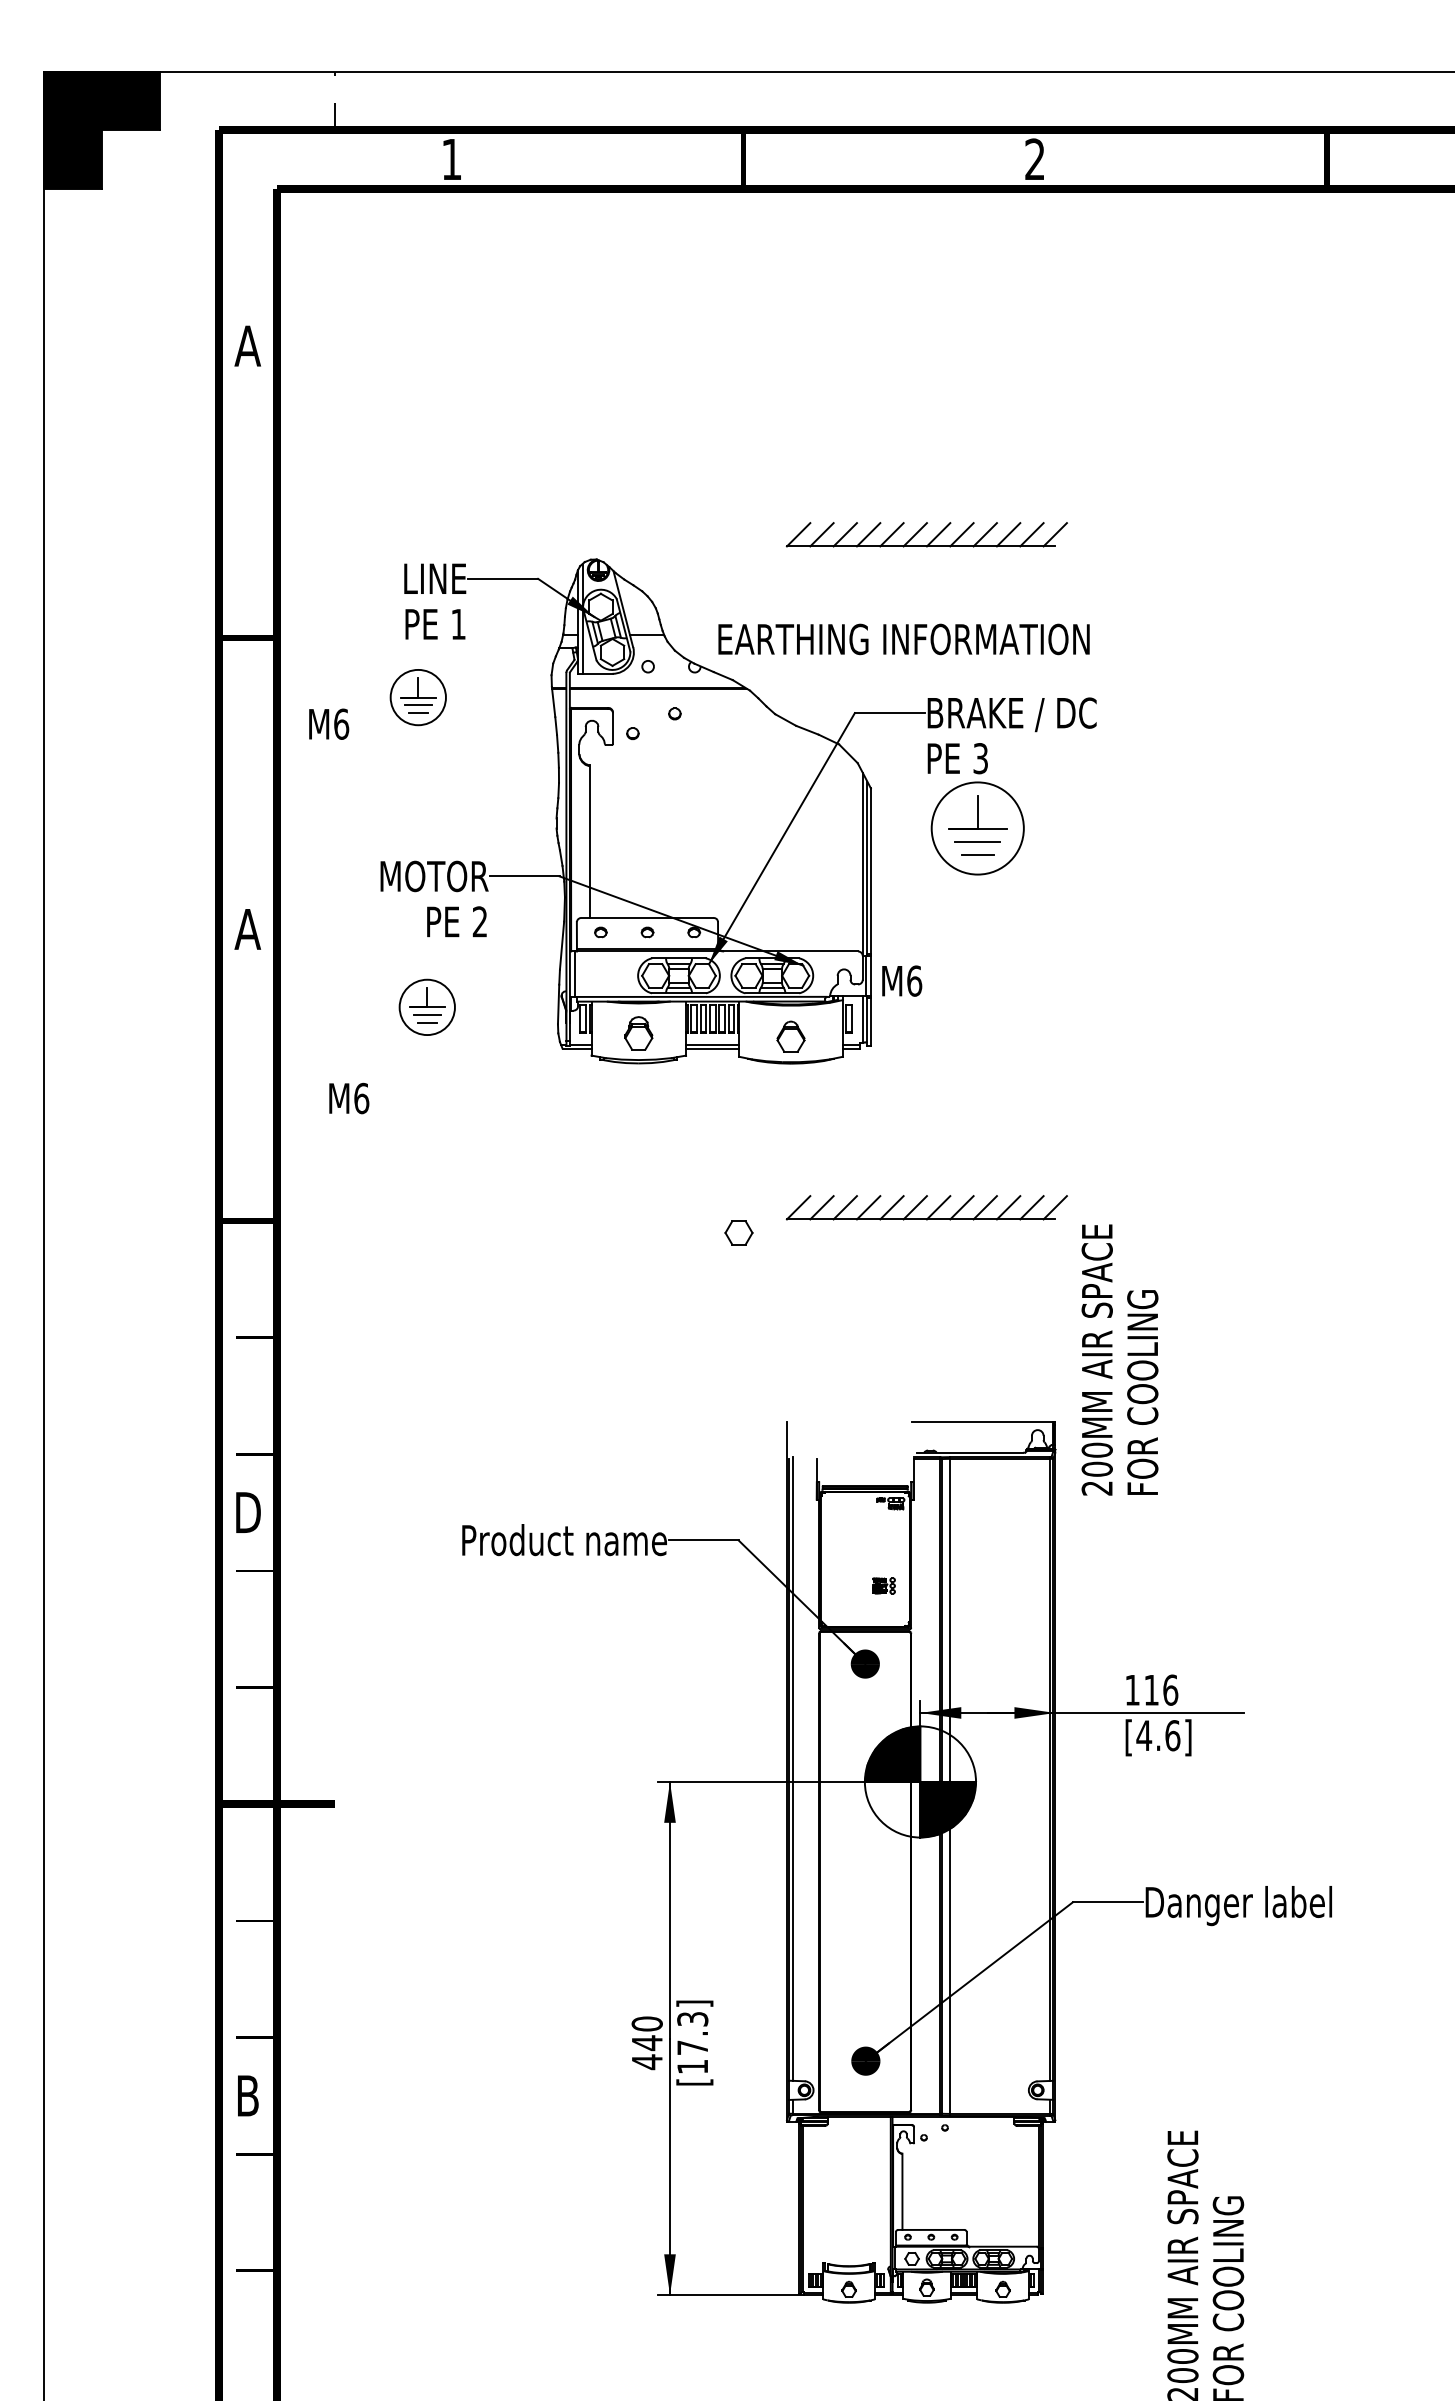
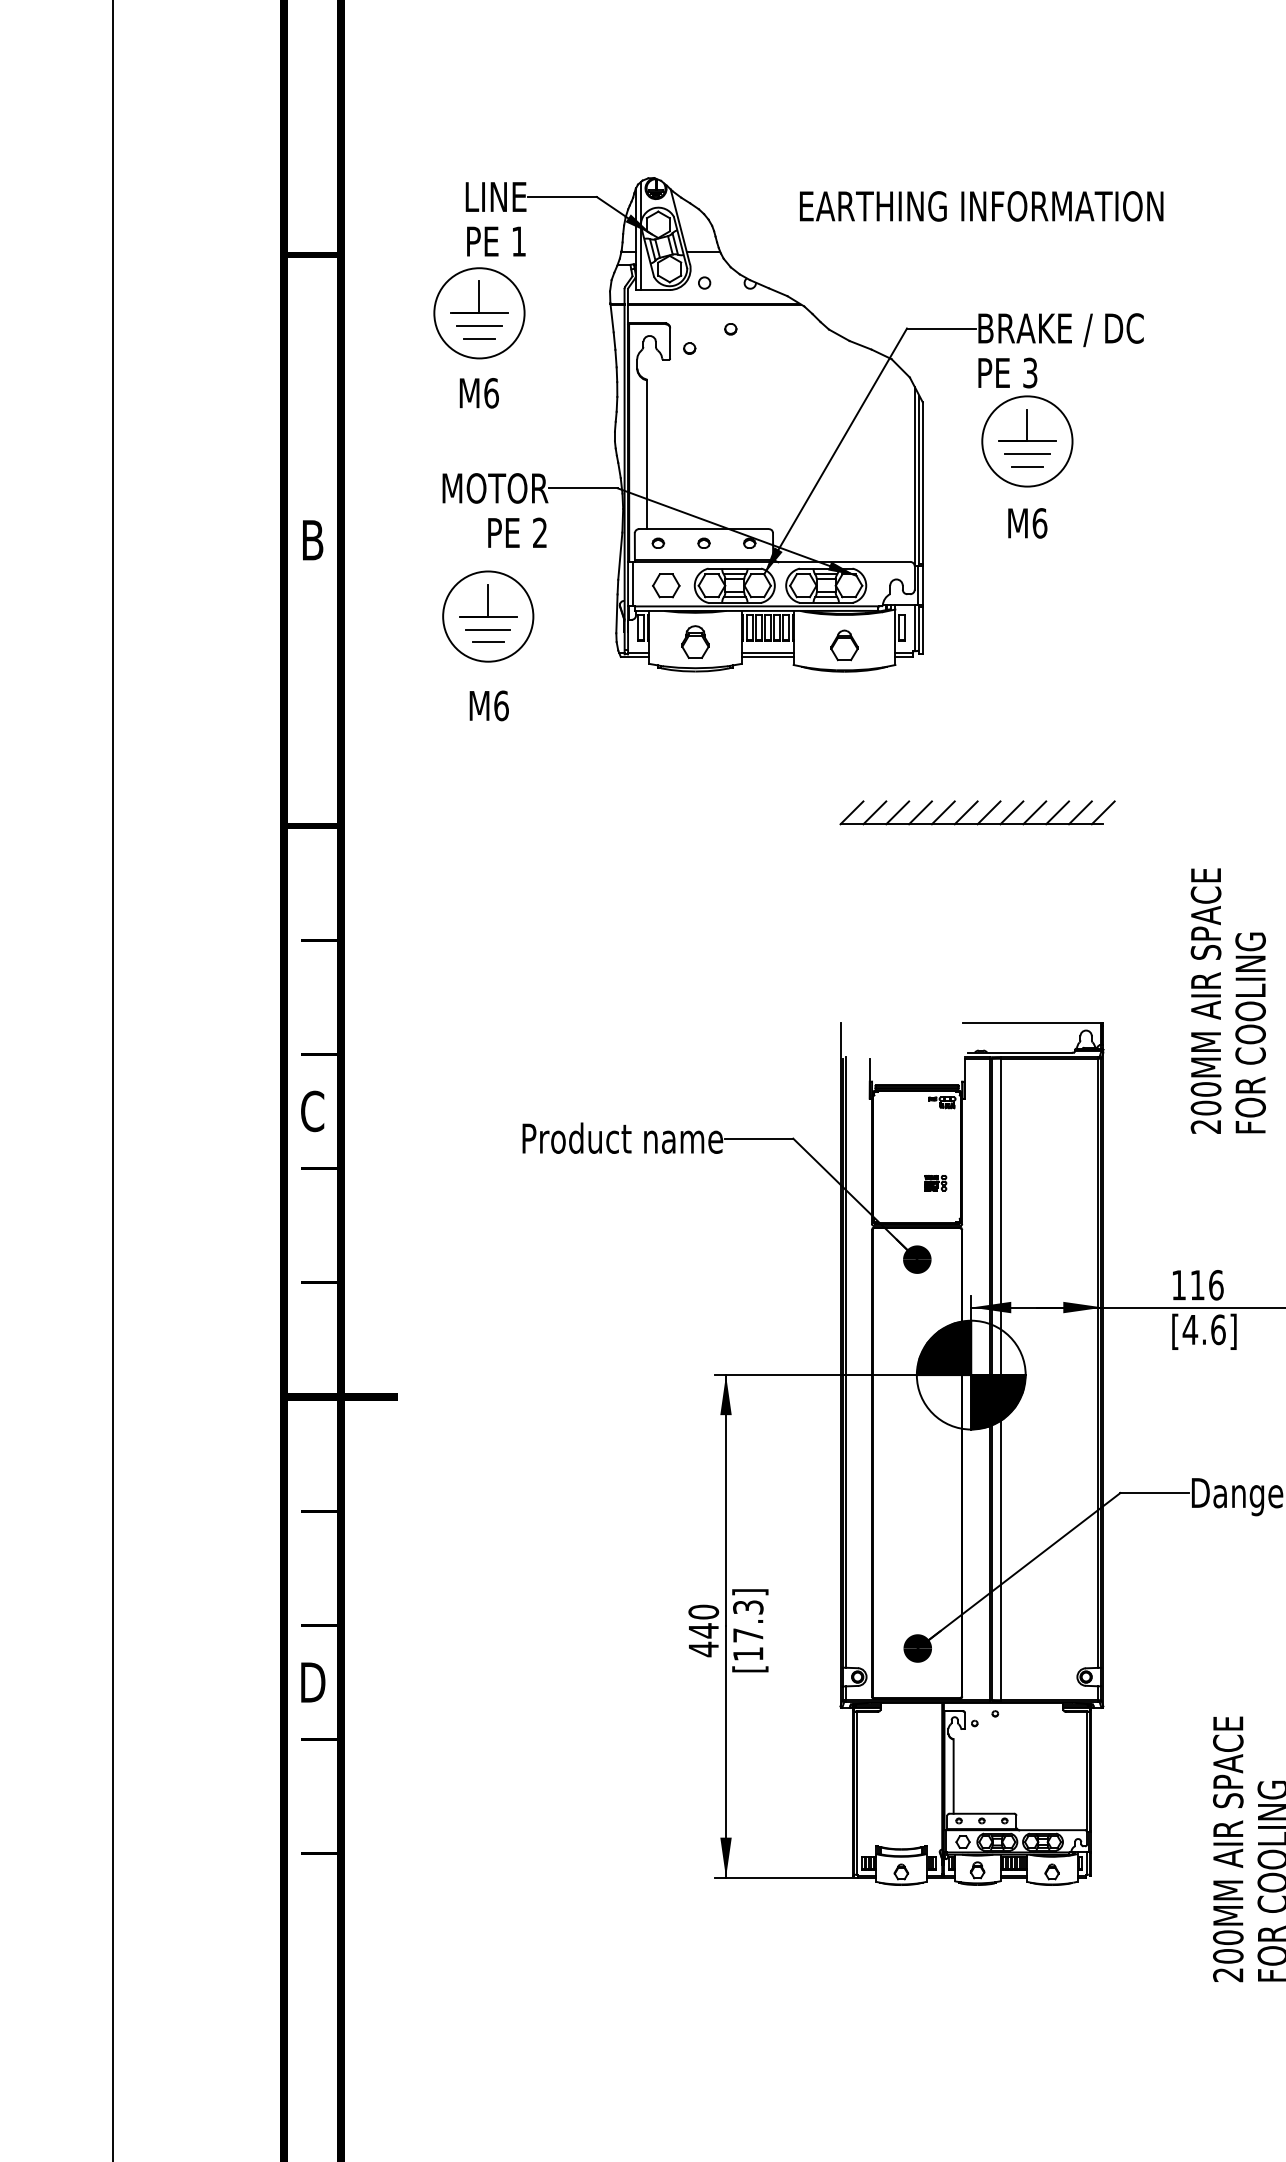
part: (921, 529) -> (972, 148), removed
text: (903, 639) -> (981, 206), moved
part: (418, 697) -> (479, 313), size x1.67
text: (329, 723) -> (479, 392), moved
text: (247, 929) -> (312, 540), A -> B
text: (902, 980) -> (1028, 522), moved
part: (427, 1007) -> (488, 616), size x1.67
text: (349, 1098) -> (489, 705), moved
part: (738, 1232) -> (665, 585), moved
text: (1119, 1359) -> (1227, 1000), moved
text: (248, 1512) -> (313, 1111), D -> C
text: (248, 2095) -> (313, 1682), B -> D

